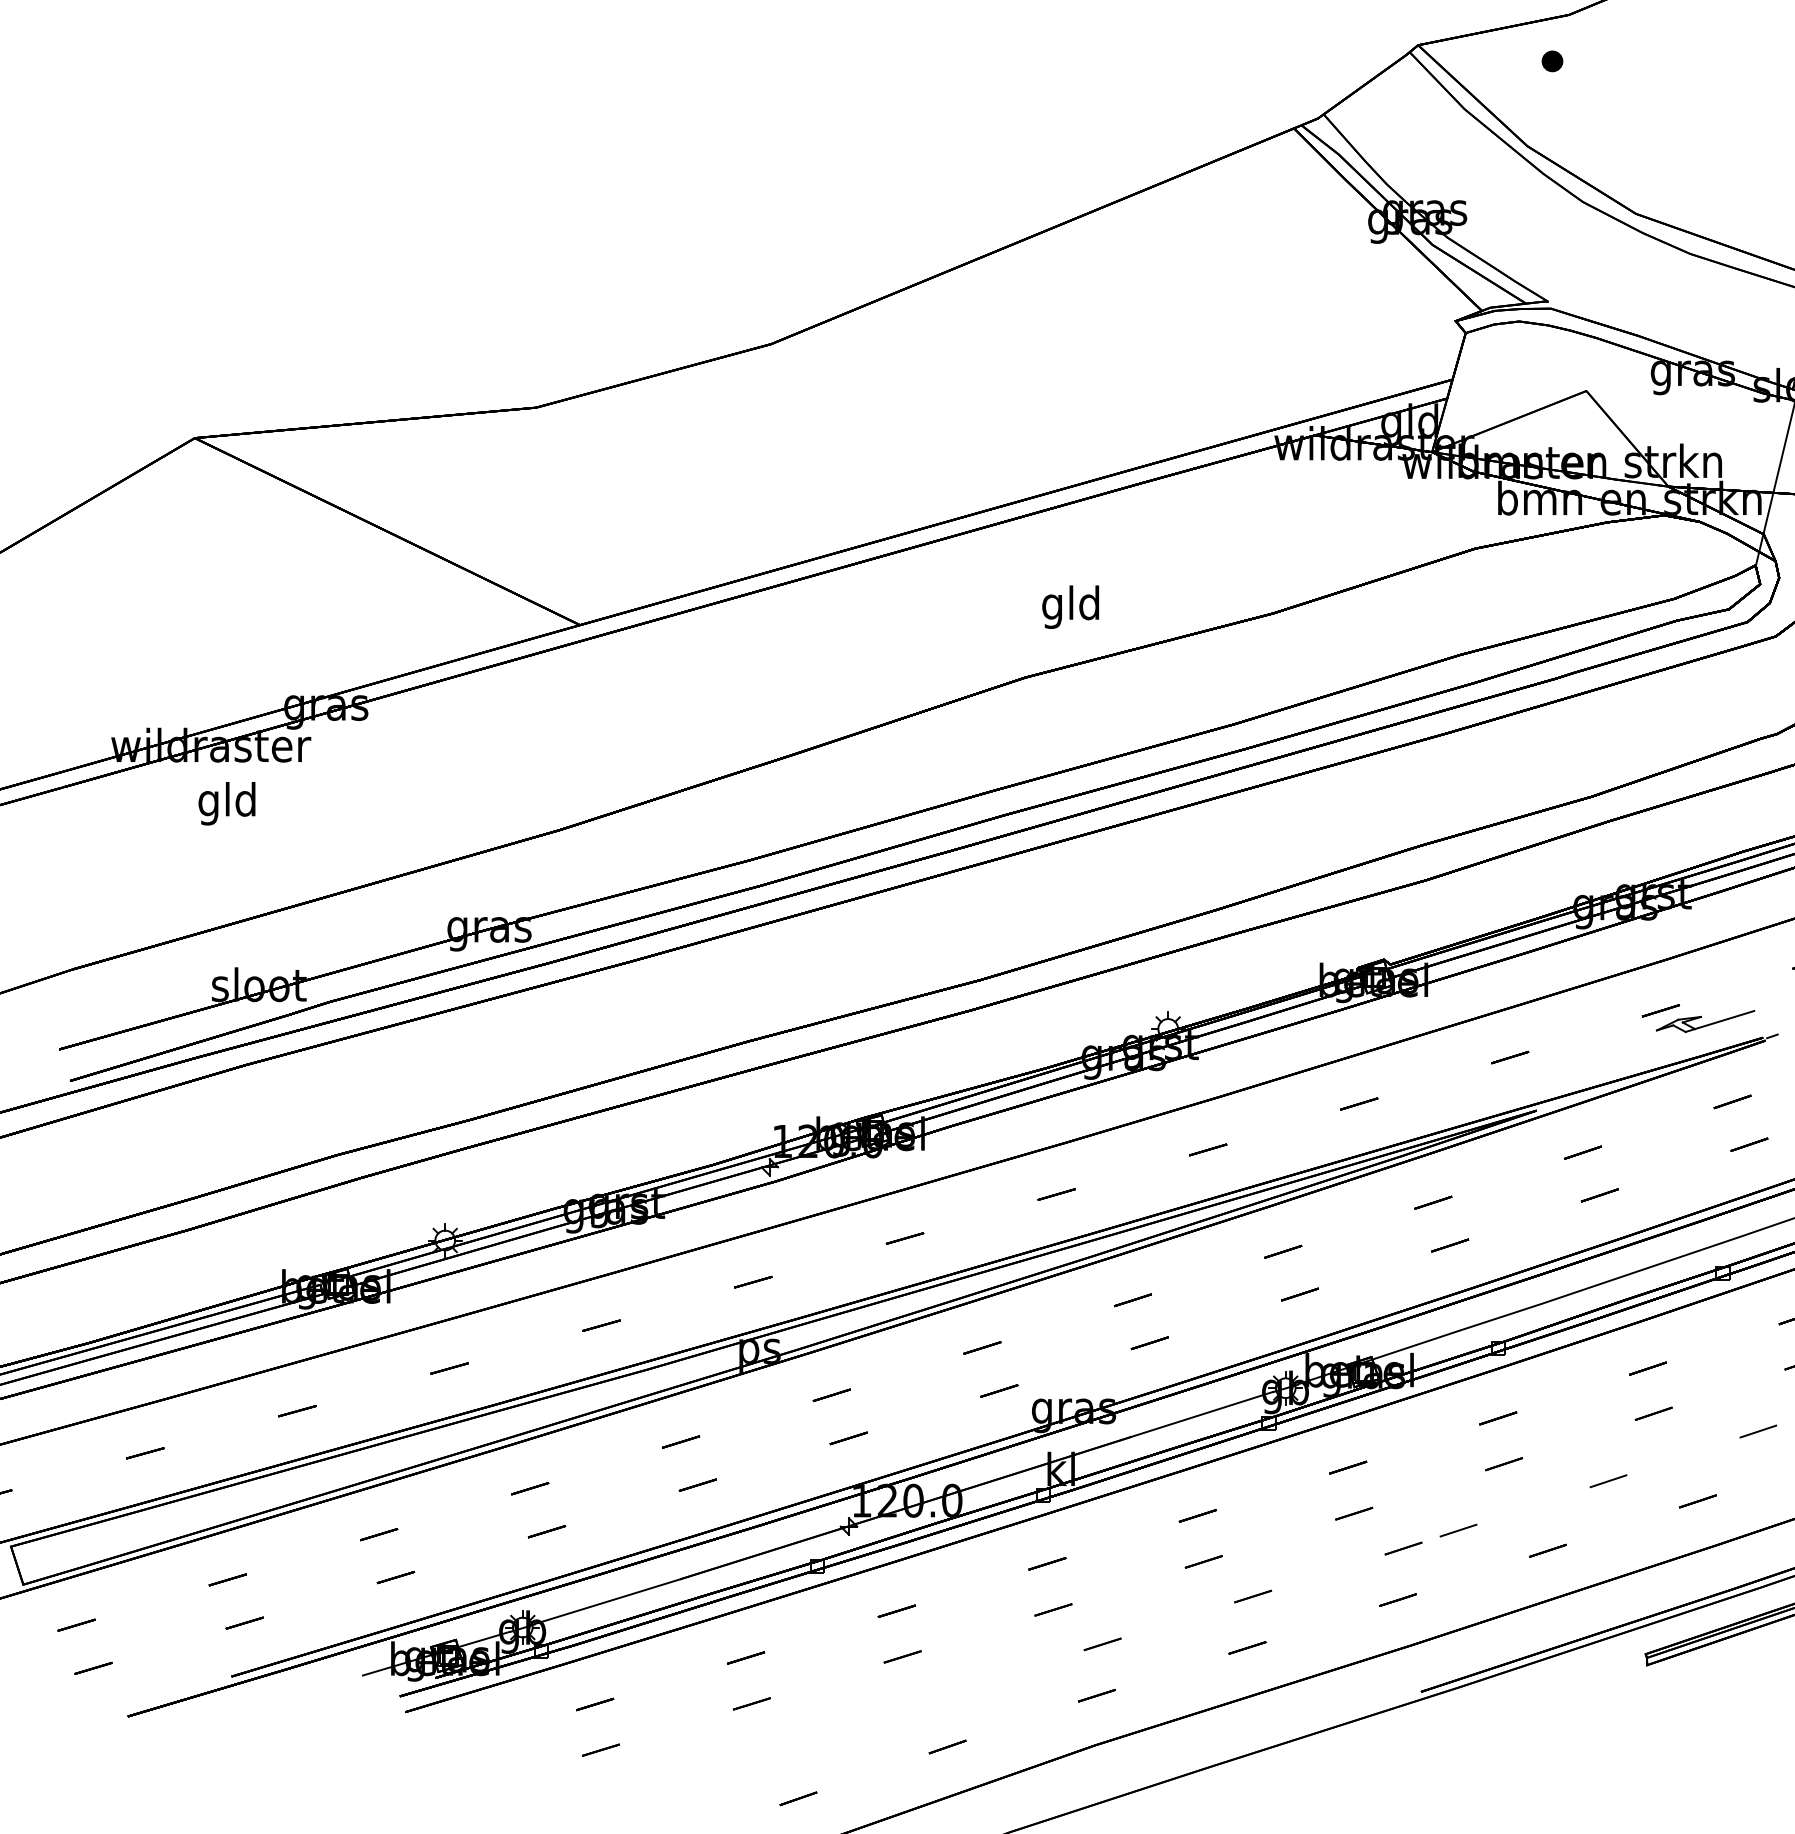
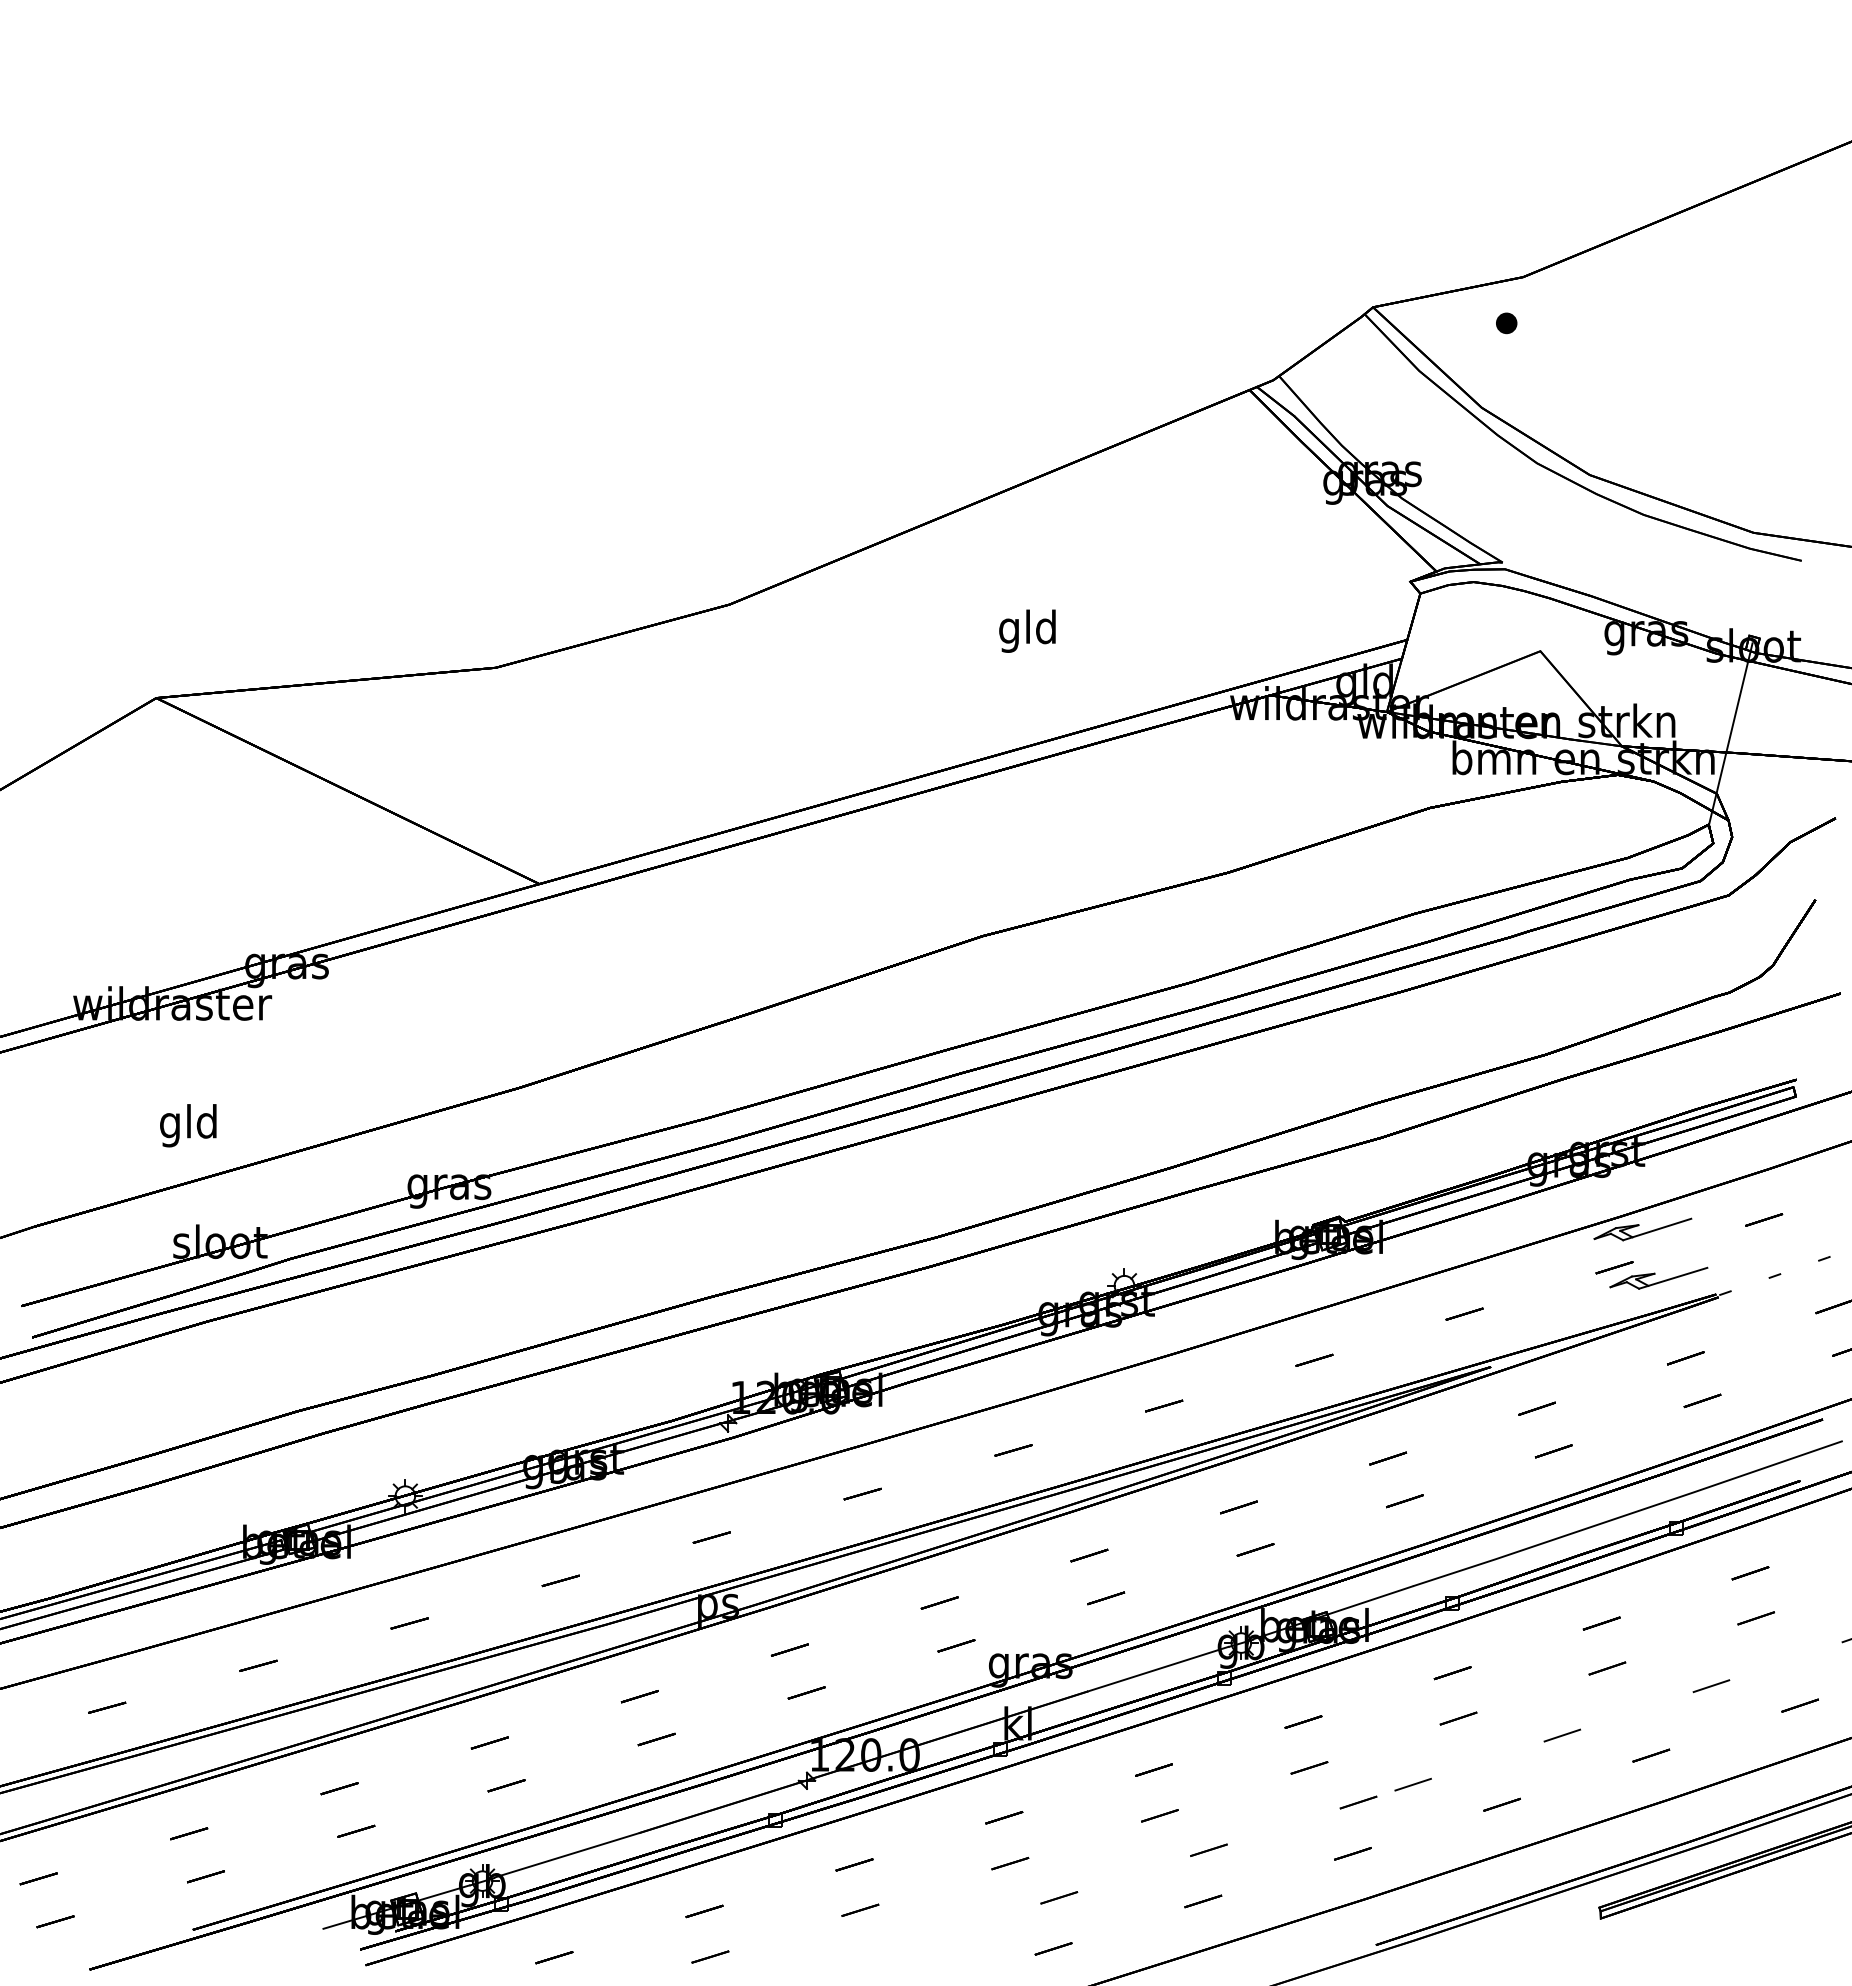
text: (1070, 606) -> (1027, 630), moved
text: (227, 803) -> (188, 1125), moved
part: (1689, 972) -> (1642, 1229), added

